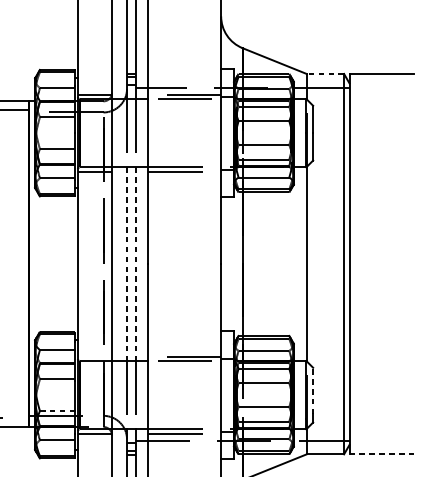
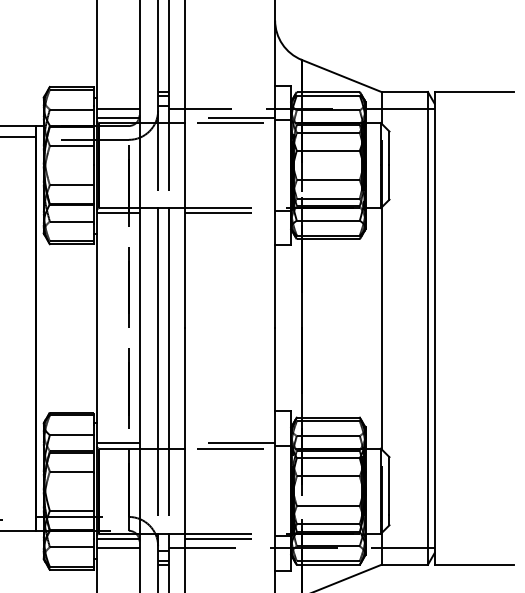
line: (325, 74) -> (404, 92), dashed -> solid
line: (94, 88) -> (117, 109), added
line: (127, 264) -> (158, 328), dashed -> solid
line: (135, 264) -> (168, 328), dashed -> solid
line: (94, 356) -> (117, 443), added
line: (313, 391) -> (389, 486), dashed -> solid
line: (57, 410) -> (71, 510), dashed -> solid
line: (94, 440) -> (117, 547), added
line: (381, 454) -> (474, 564), dashed -> solid

